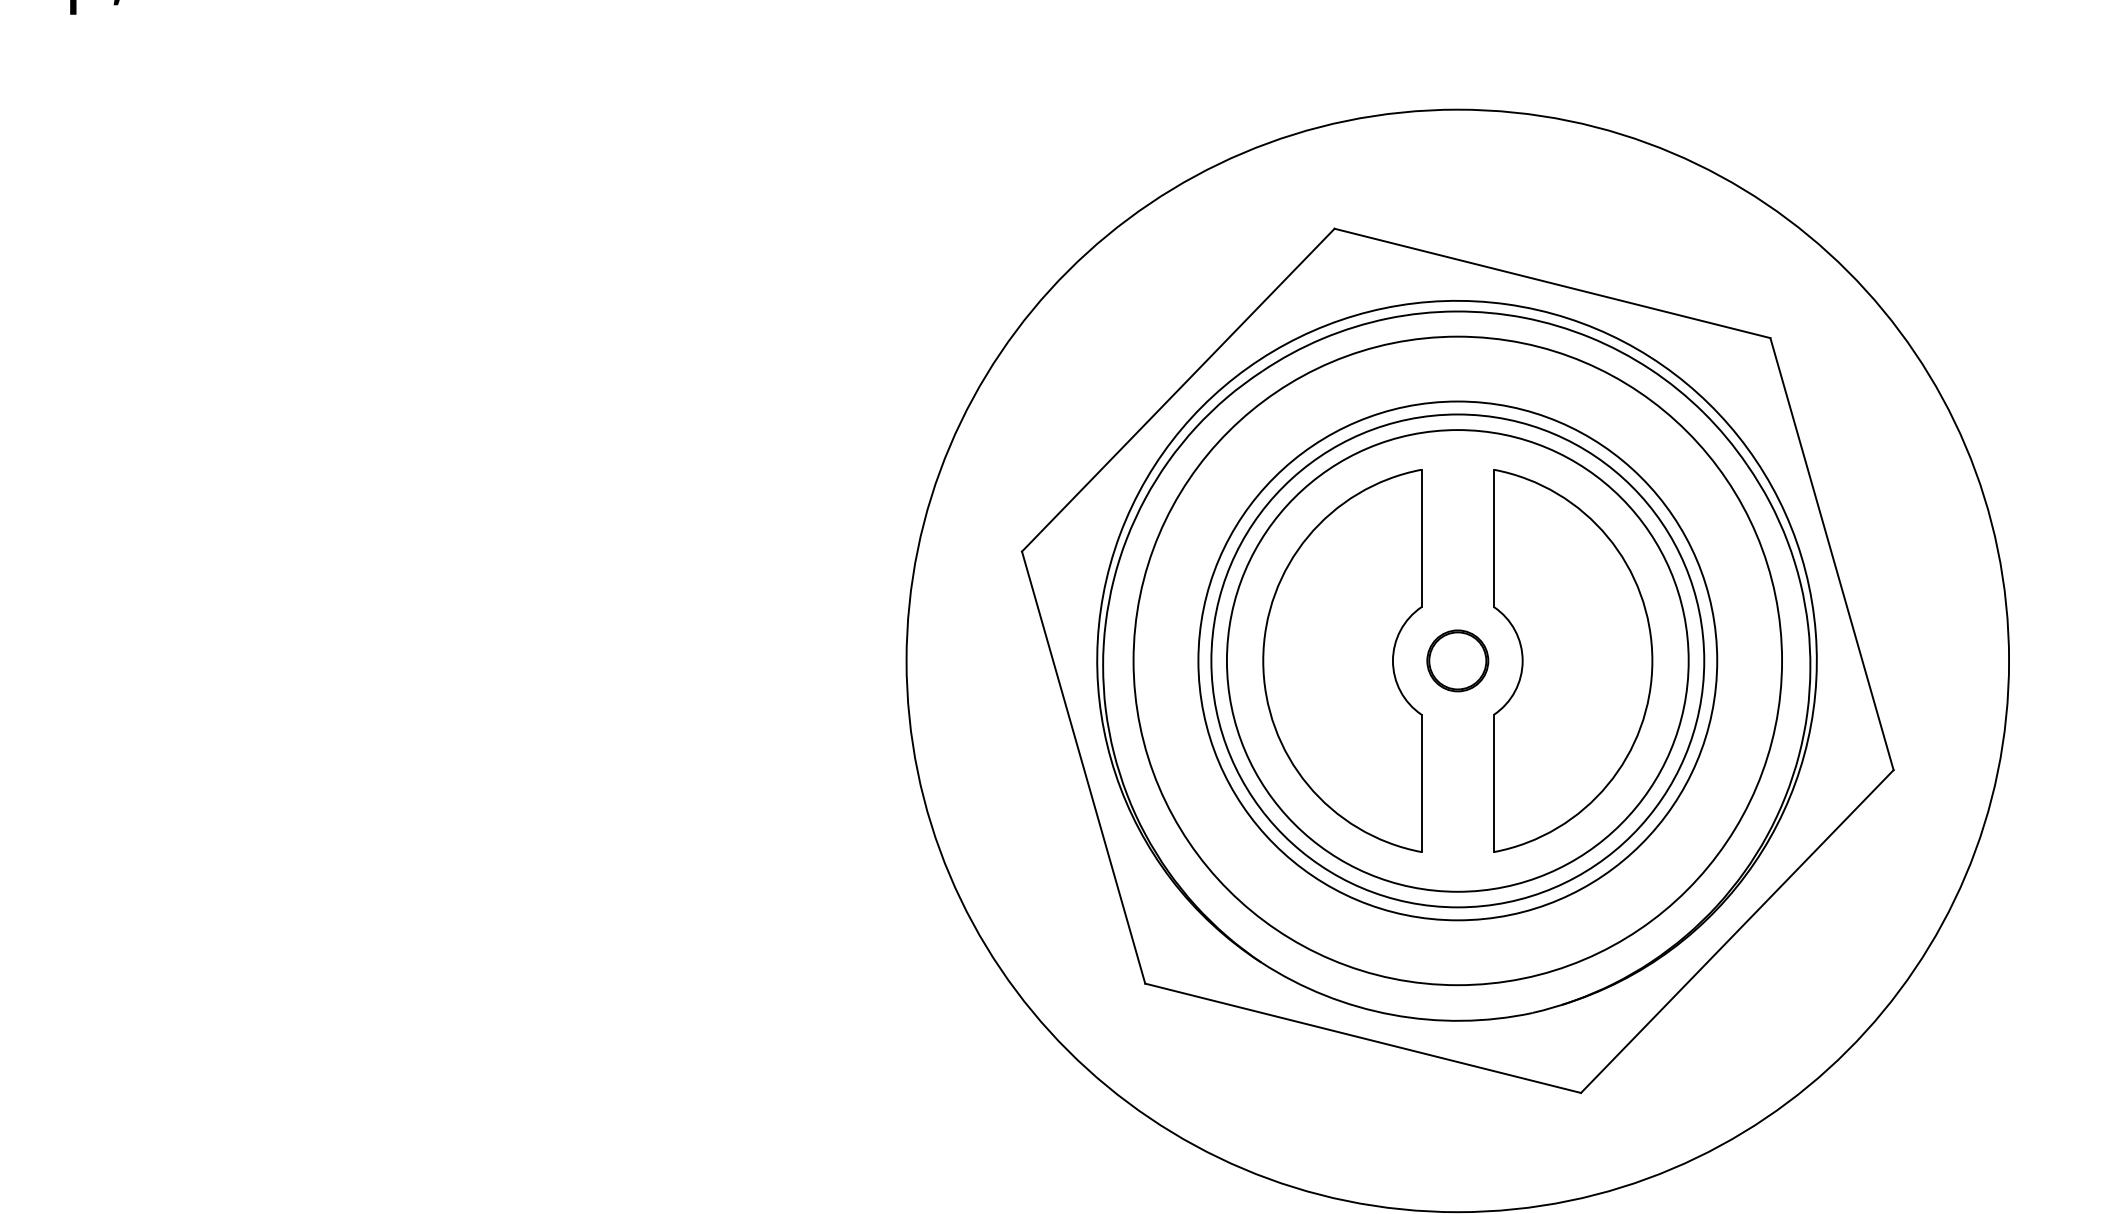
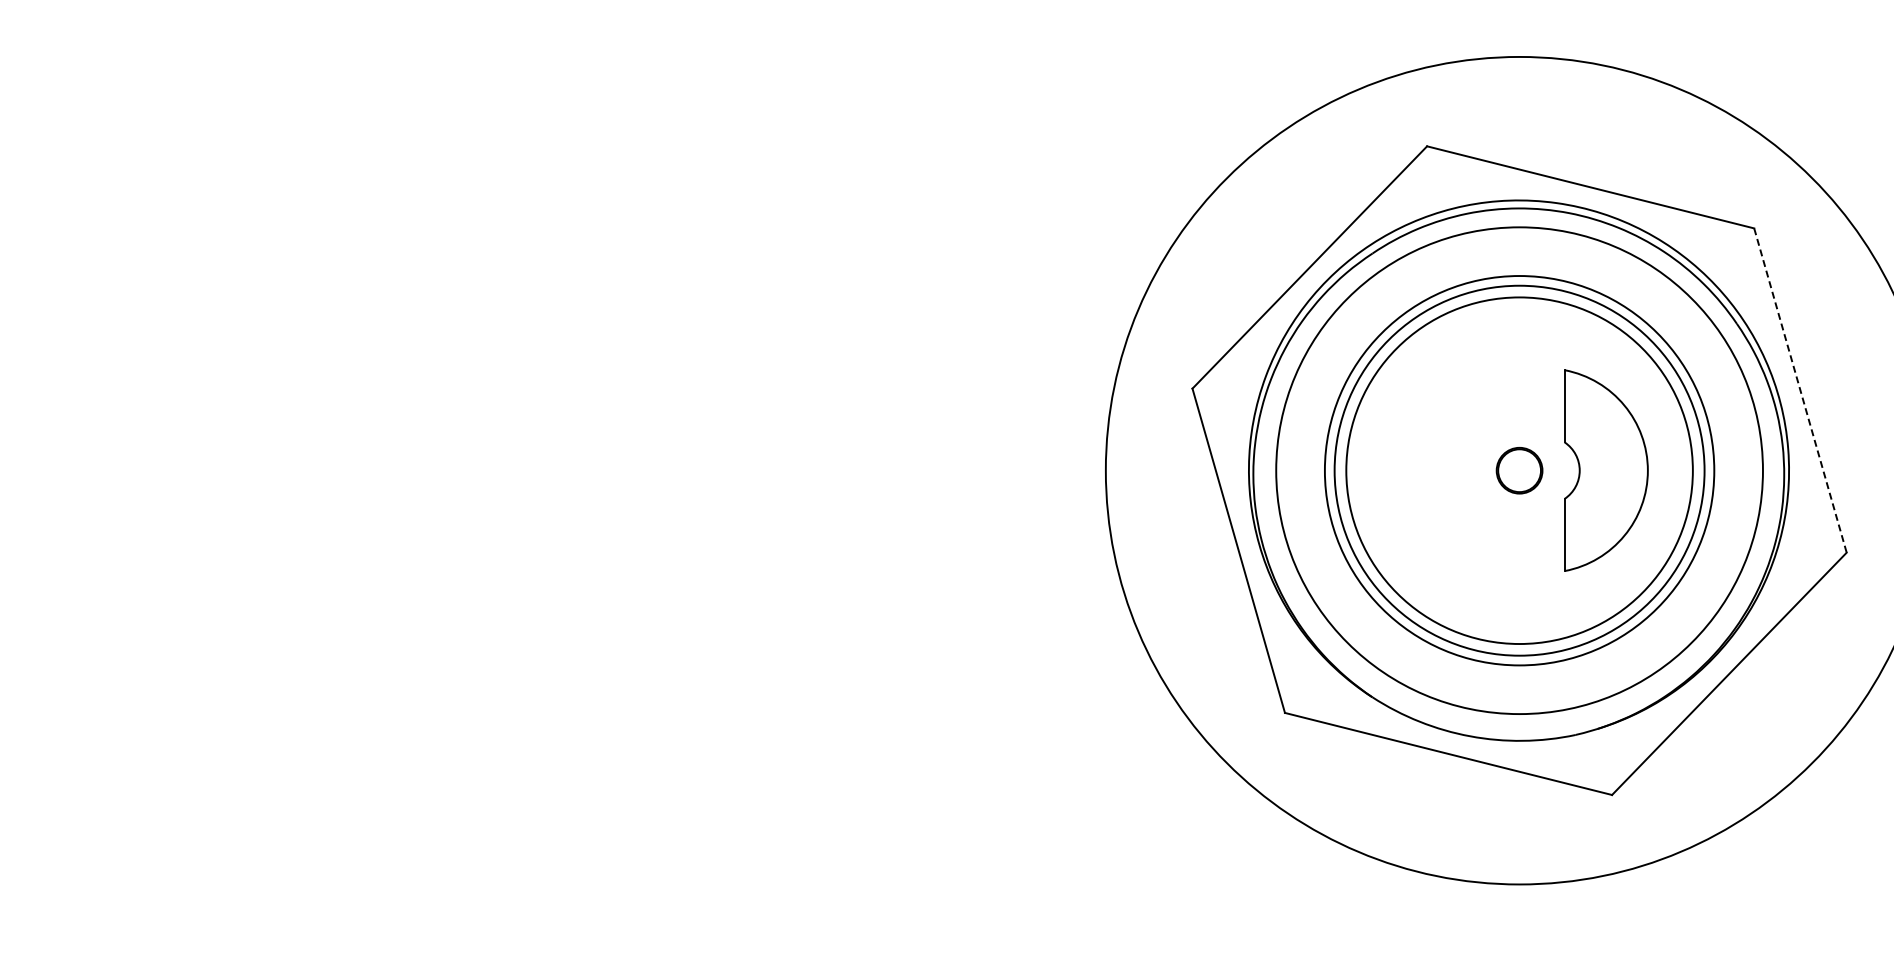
line: (1832, 554) -> (1800, 390), solid -> dashed
part: (1341, 660) -> (1432, 470), removed
part: (1573, 660) -> (1606, 470), size x0.7

